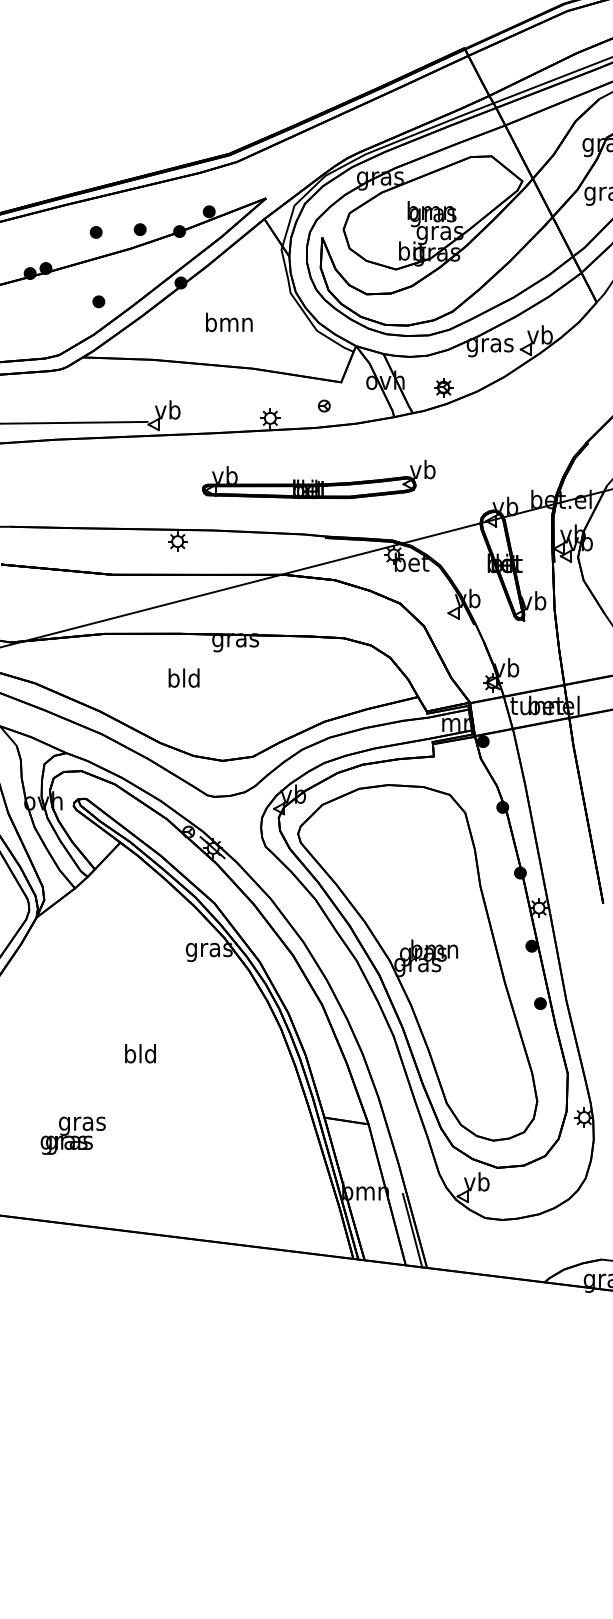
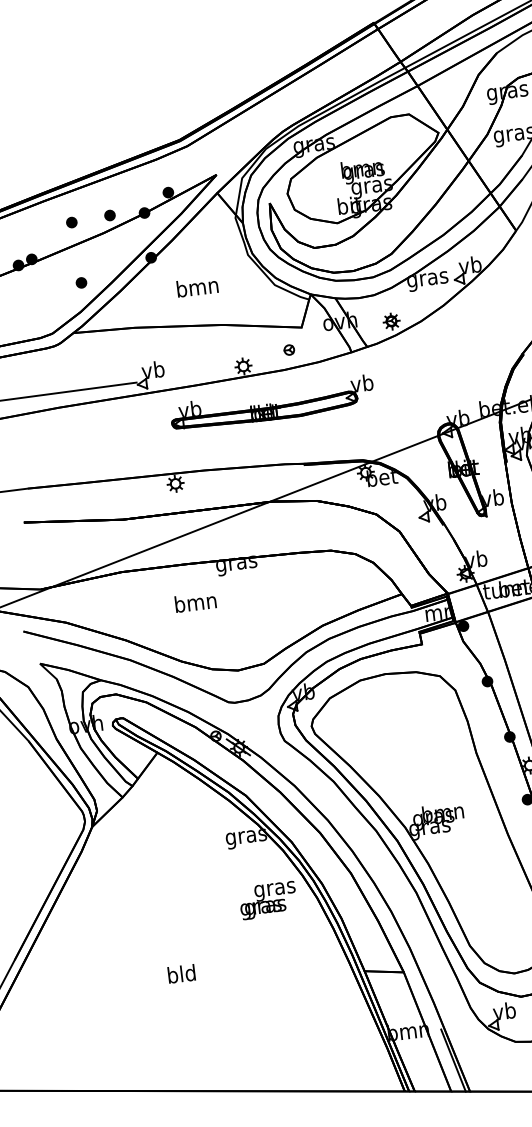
part: (318, 479) -> (271, 403), moved
text: (183, 677) -> (195, 601), bld -> bmn
text: (140, 1053) -> (181, 973), moved
text: (72, 1135) -> (267, 900), moved

